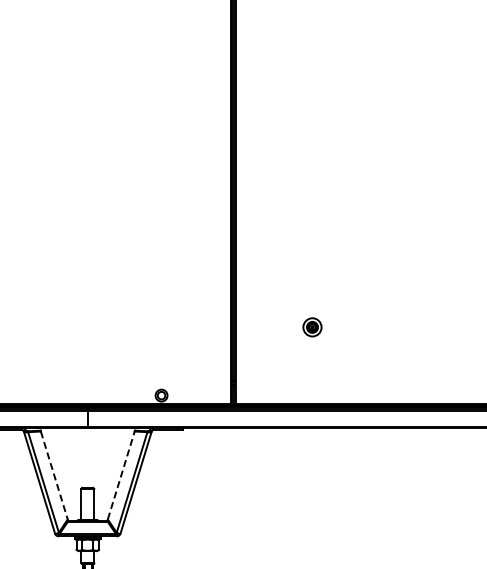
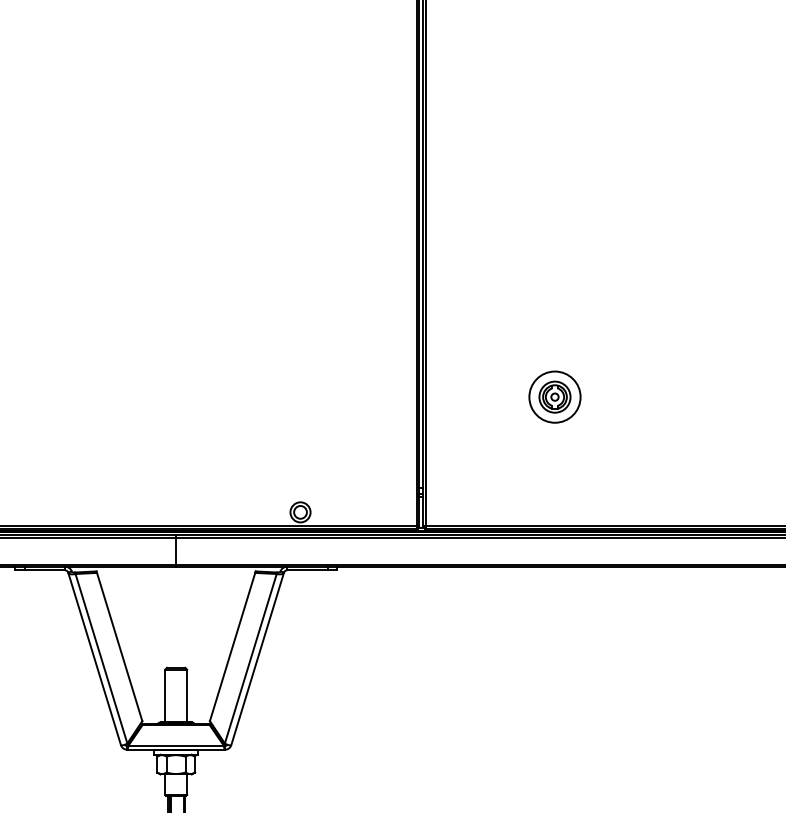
part: (312, 327) -> (555, 397), size x1.67
line: (54, 475) -> (119, 647), dashed -> solid
line: (121, 475) -> (232, 647), dashed -> solid

